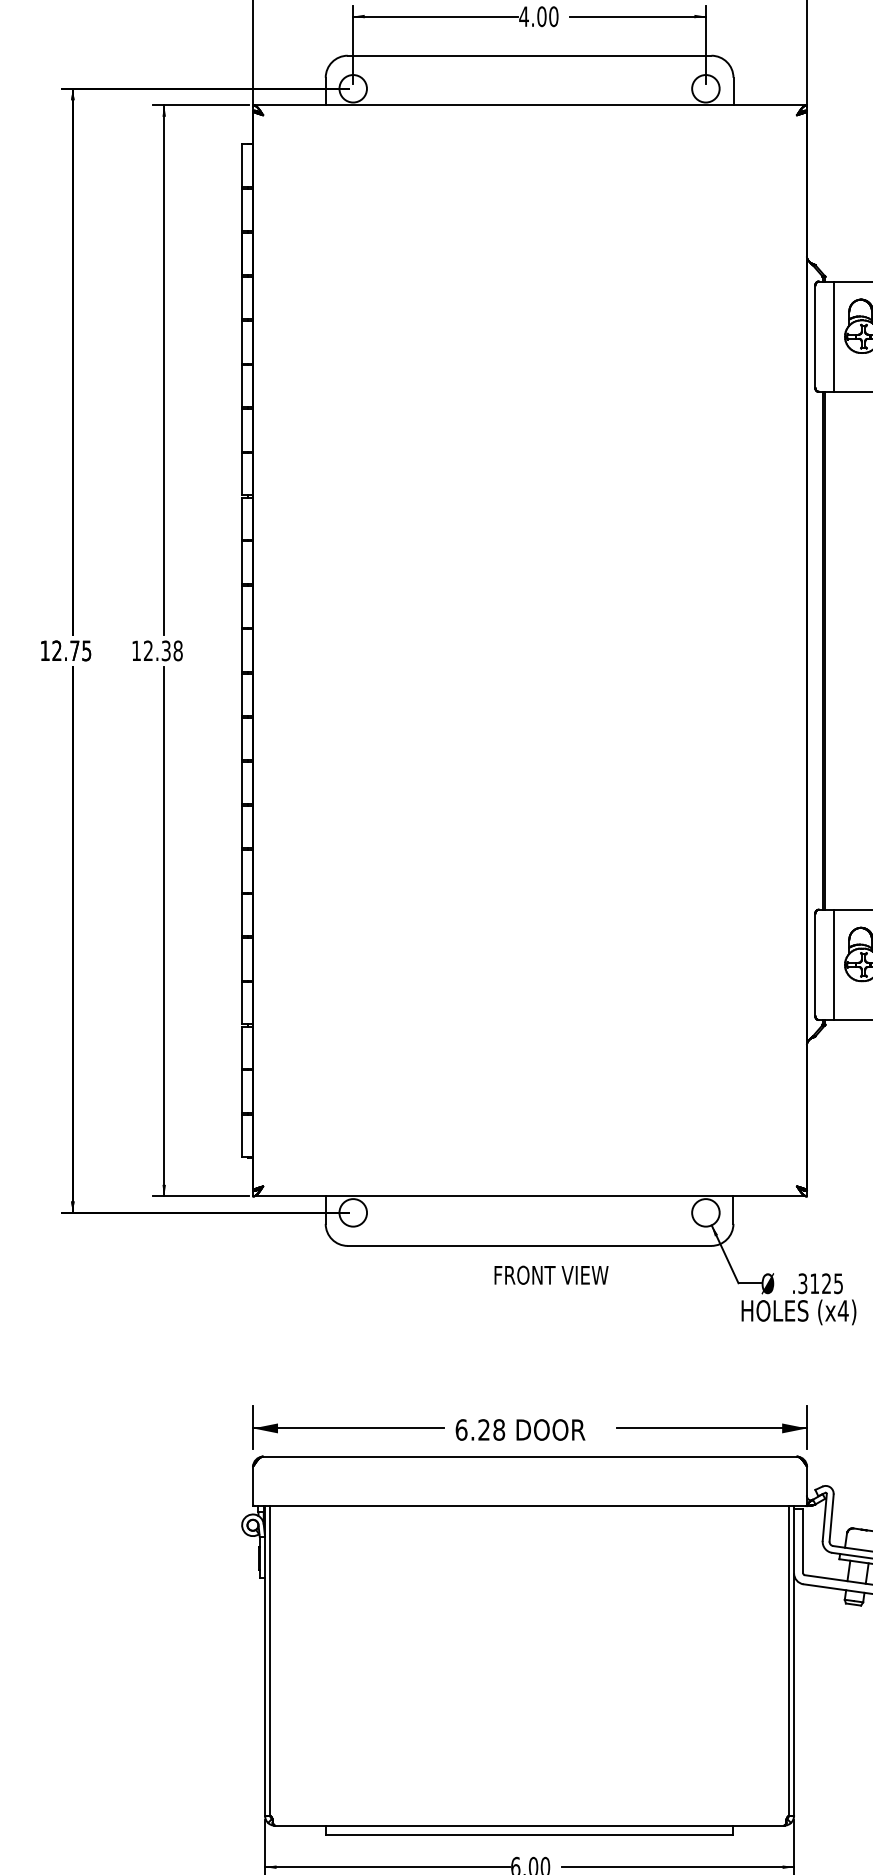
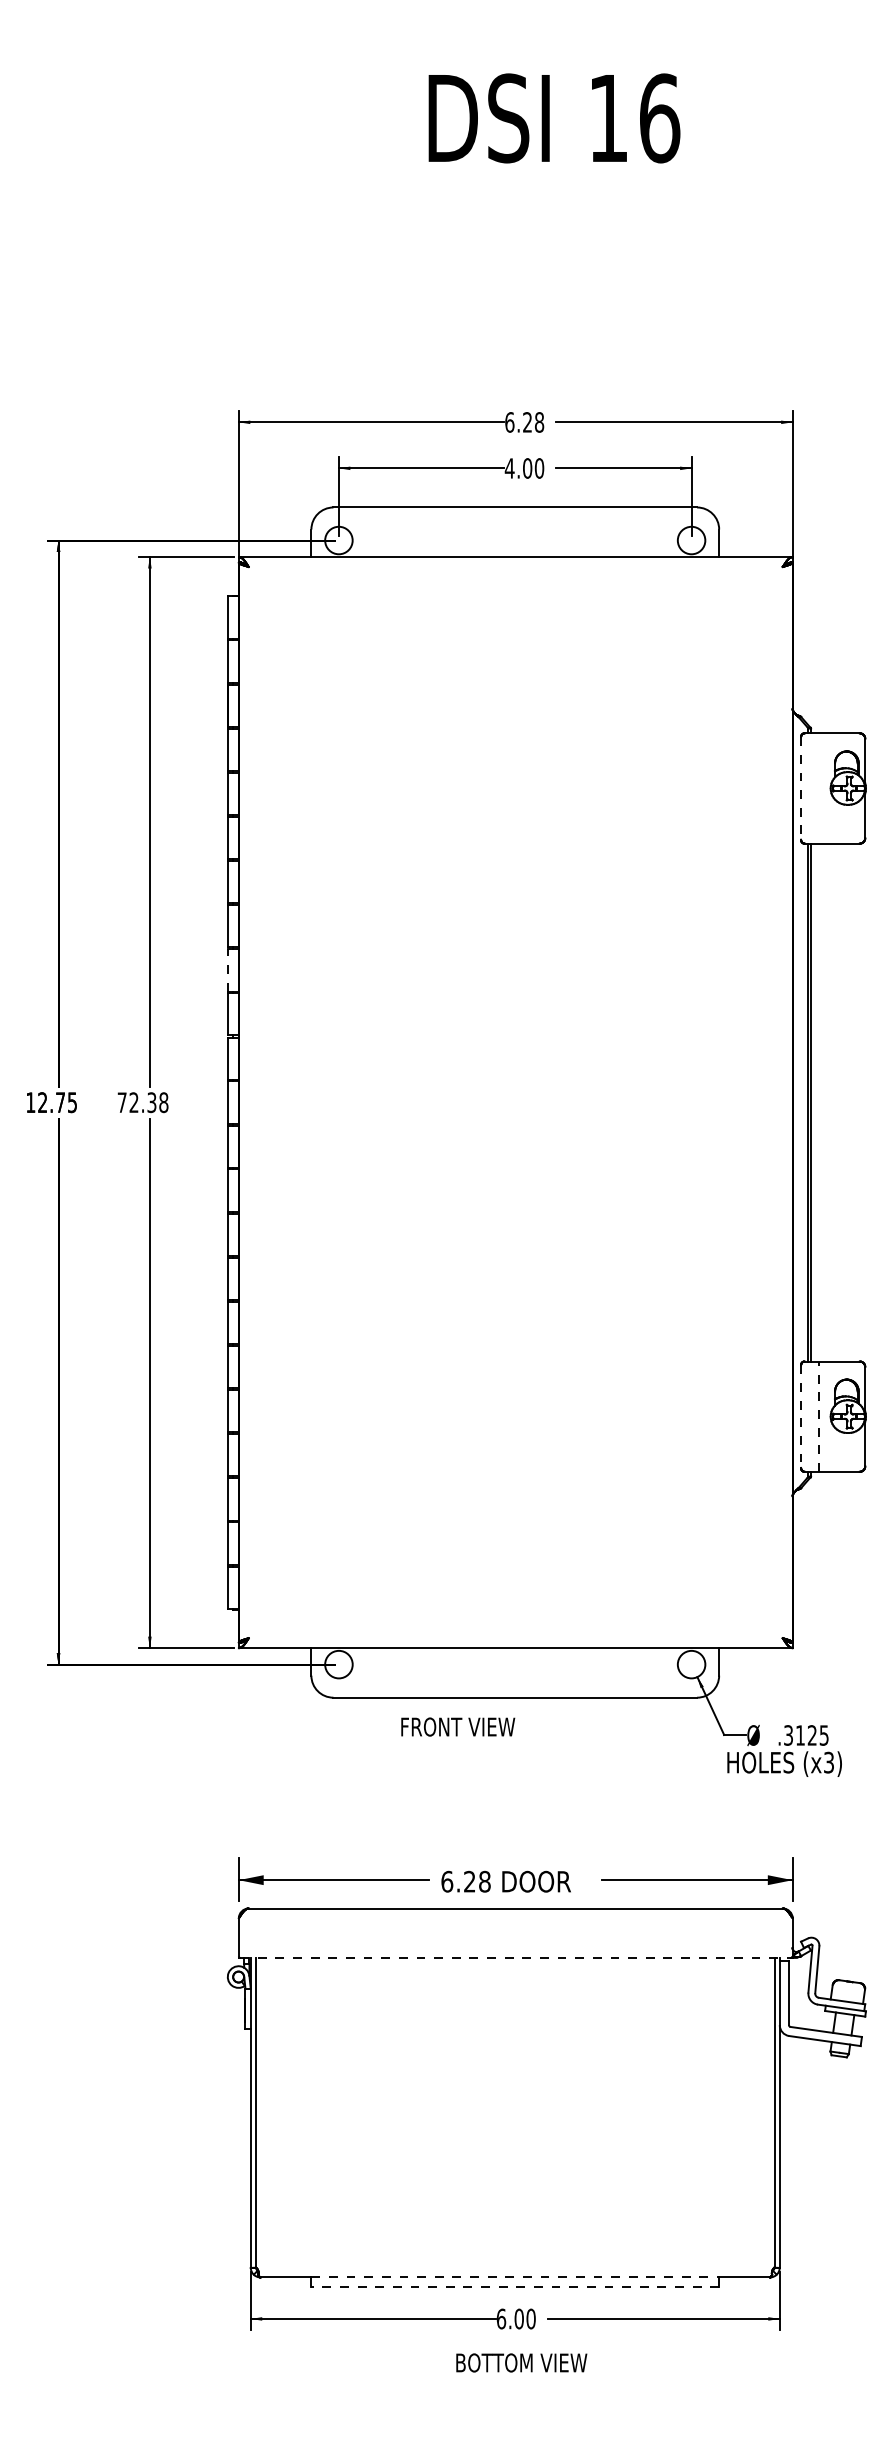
line: (815, 336) -> (801, 788), solid -> dashed
line: (833, 336) -> (819, 788), removed
line: (241, 518) -> (227, 970), solid -> dashed
text: (135, 650) -> (121, 1102), 12.38 -> 72.38
line: (833, 964) -> (819, 1416), solid -> dashed
line: (815, 965) -> (801, 1417), solid -> dashed
text: (551, 1274) -> (458, 1726), moved
text: (842, 1310) -> (828, 1762), (x4) -> (x3)
line: (529, 1505) -> (515, 1957), solid -> dashed
line: (529, 1825) -> (515, 2277), solid -> dashed
line: (529, 1834) -> (515, 2286), solid -> dashed

